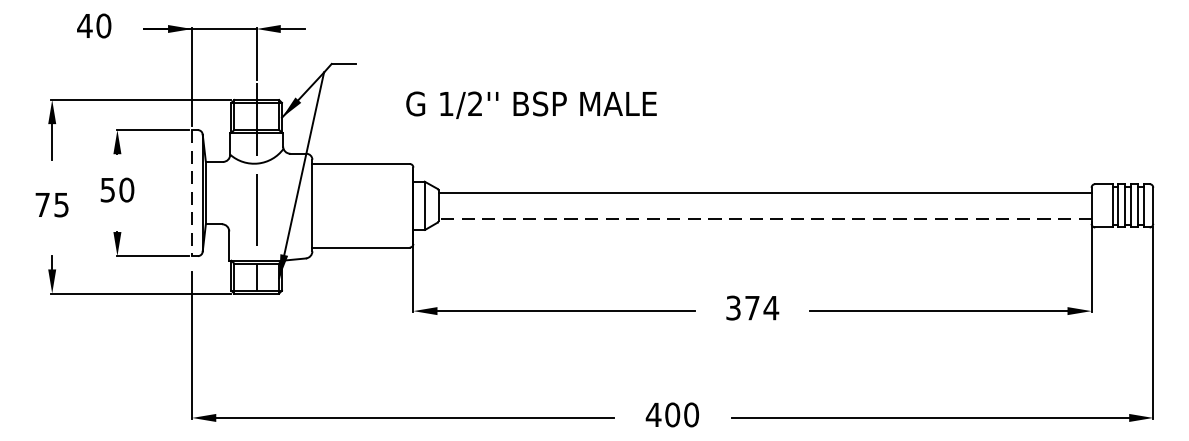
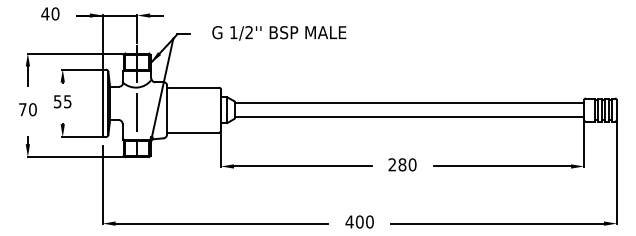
text: (531, 105) -> (279, 33), moved
text: (126, 189) -> (67, 101), 50 -> 55
line: (191, 193) -> (102, 103), dashed -> solid
text: (60, 204) -> (32, 109), 75 -> 70
line: (765, 217) -> (409, 116), dashed -> solid
text: (752, 307) -> (402, 164), 374 -> 280

